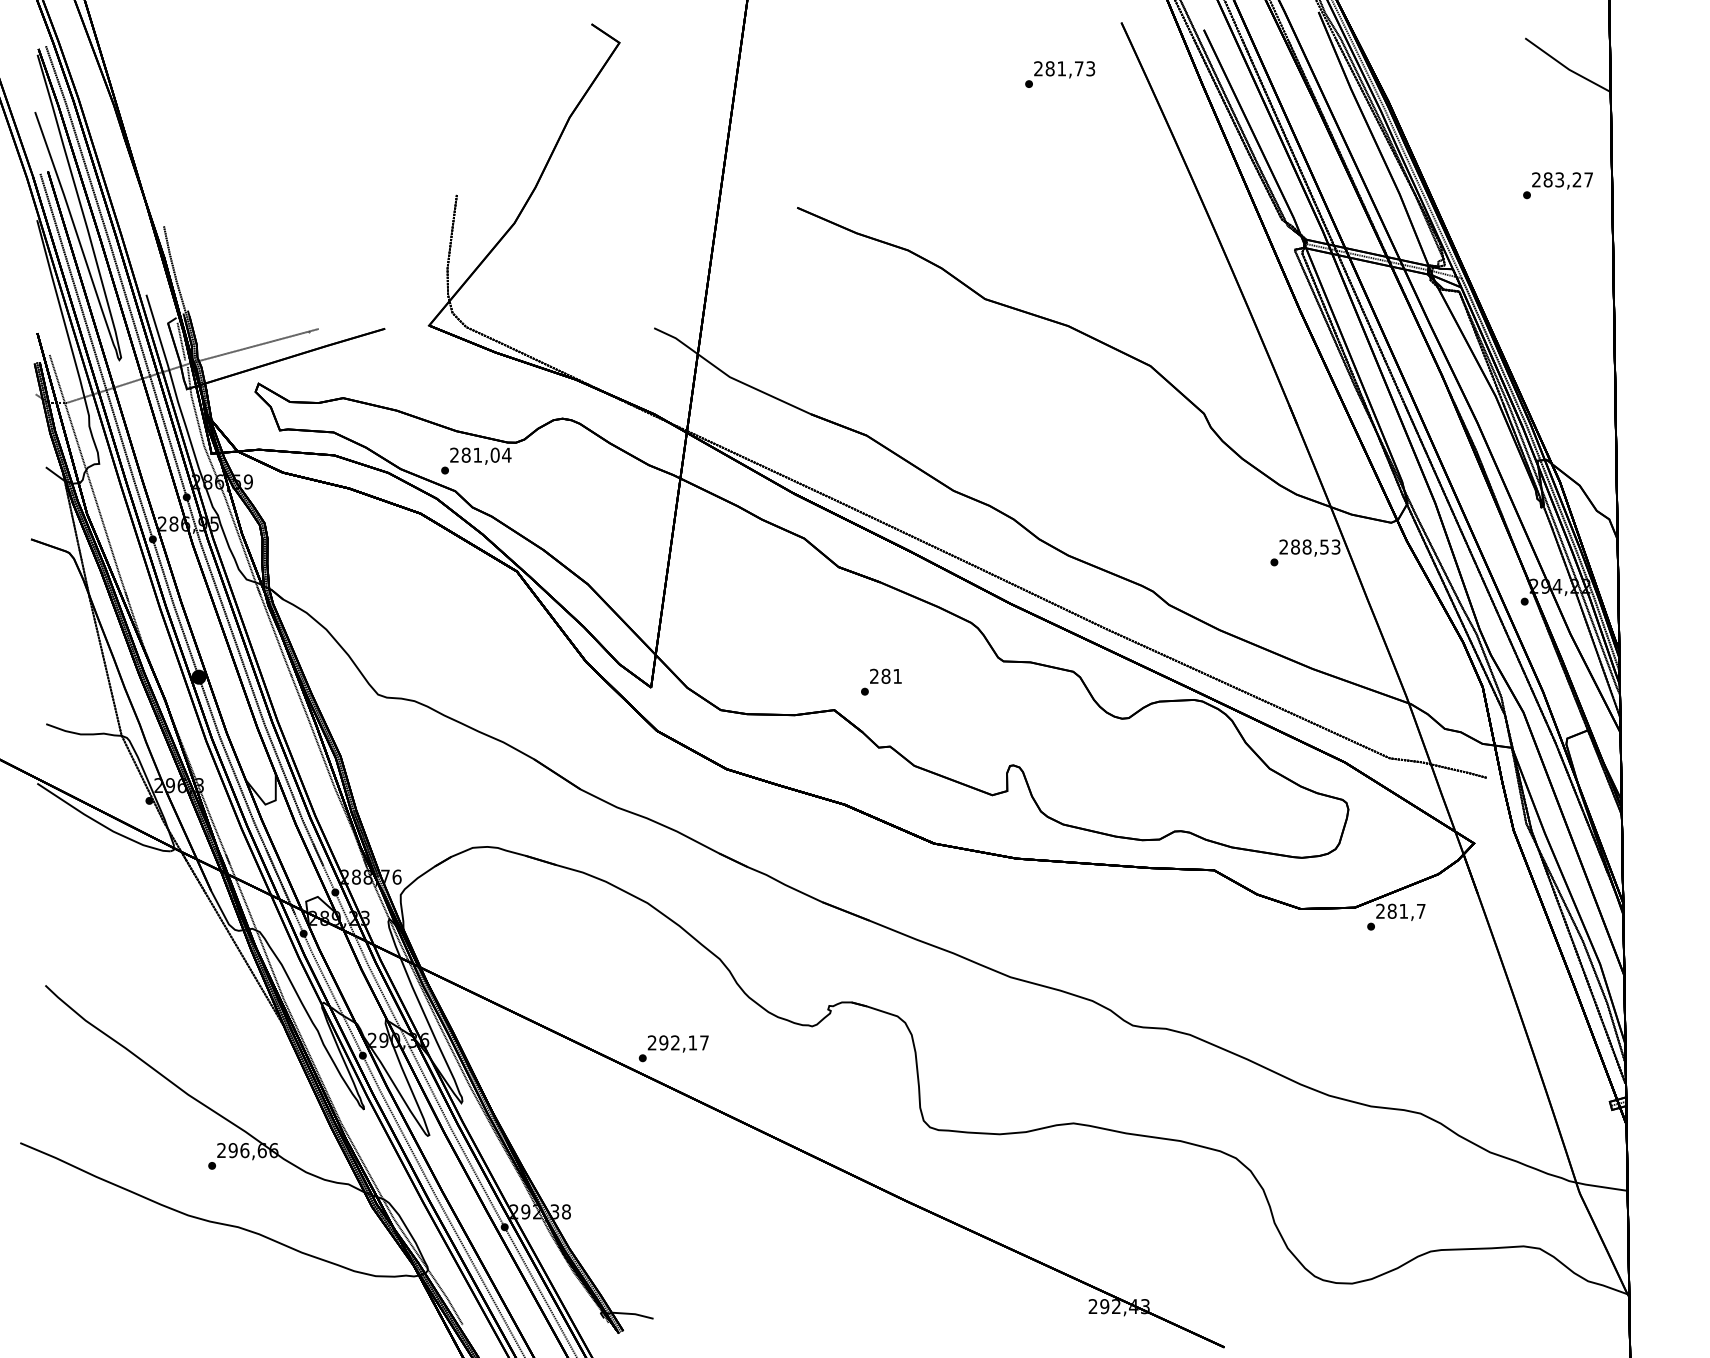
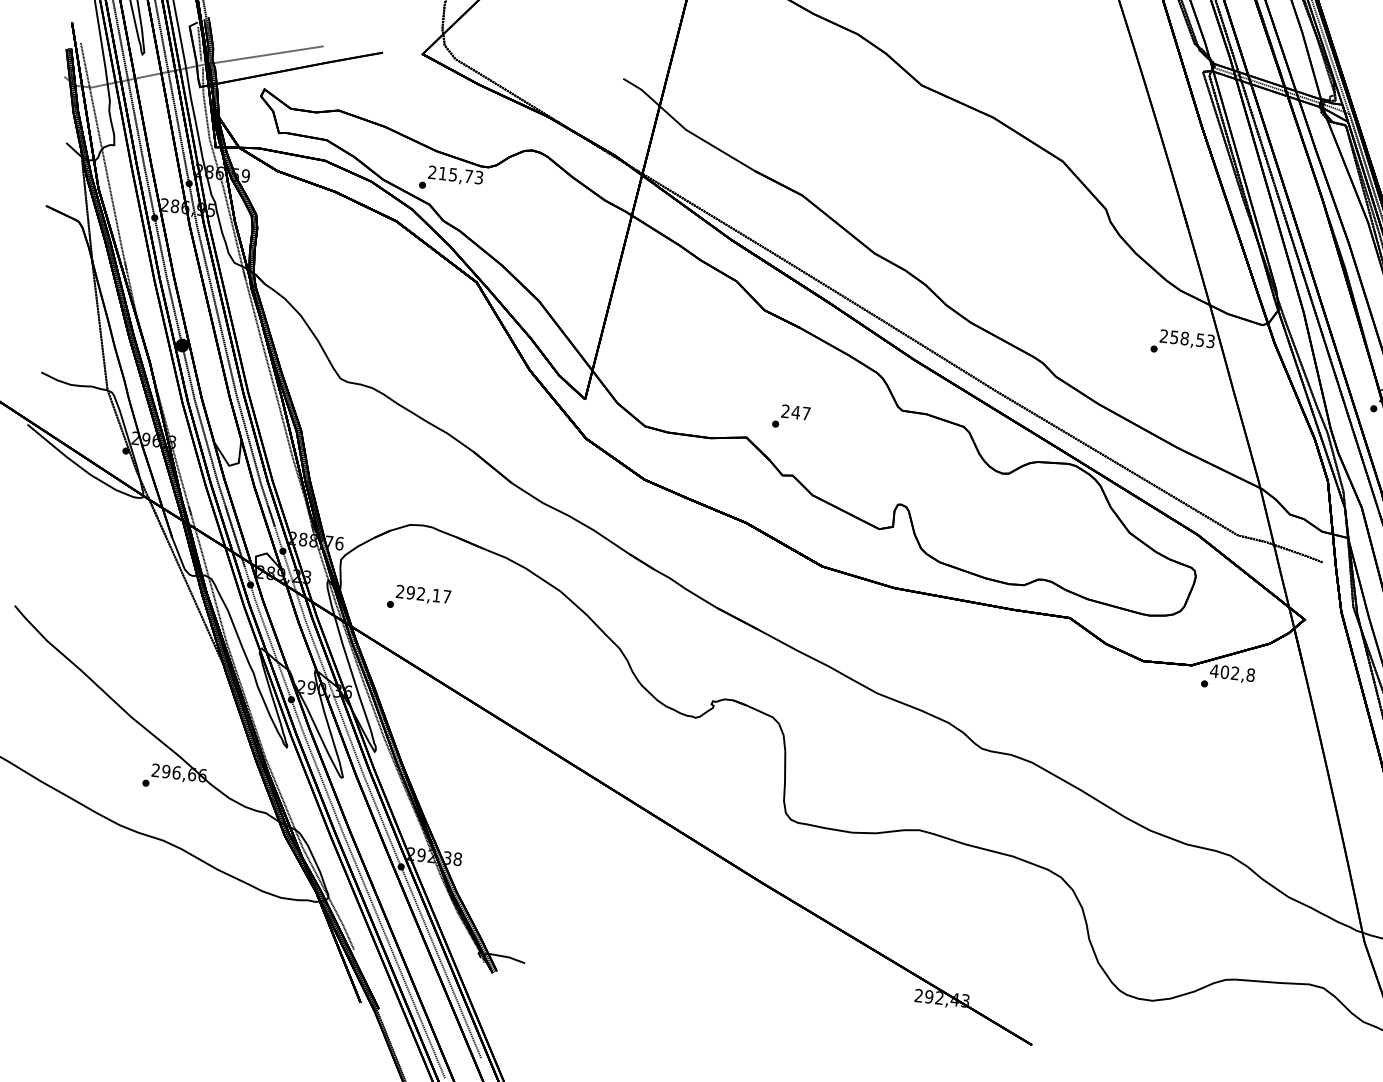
text: (486, 454) -> (461, 174), 281,04 -> 215,73
text: (1295, 546) -> (1174, 336), 288,53 -> 258,53
text: (891, 675) -> (800, 412), 281 -> 247
text: (1400, 910) -> (1232, 672), 281,7 -> 402,8
text: (673, 1048) -> (418, 598), moved

